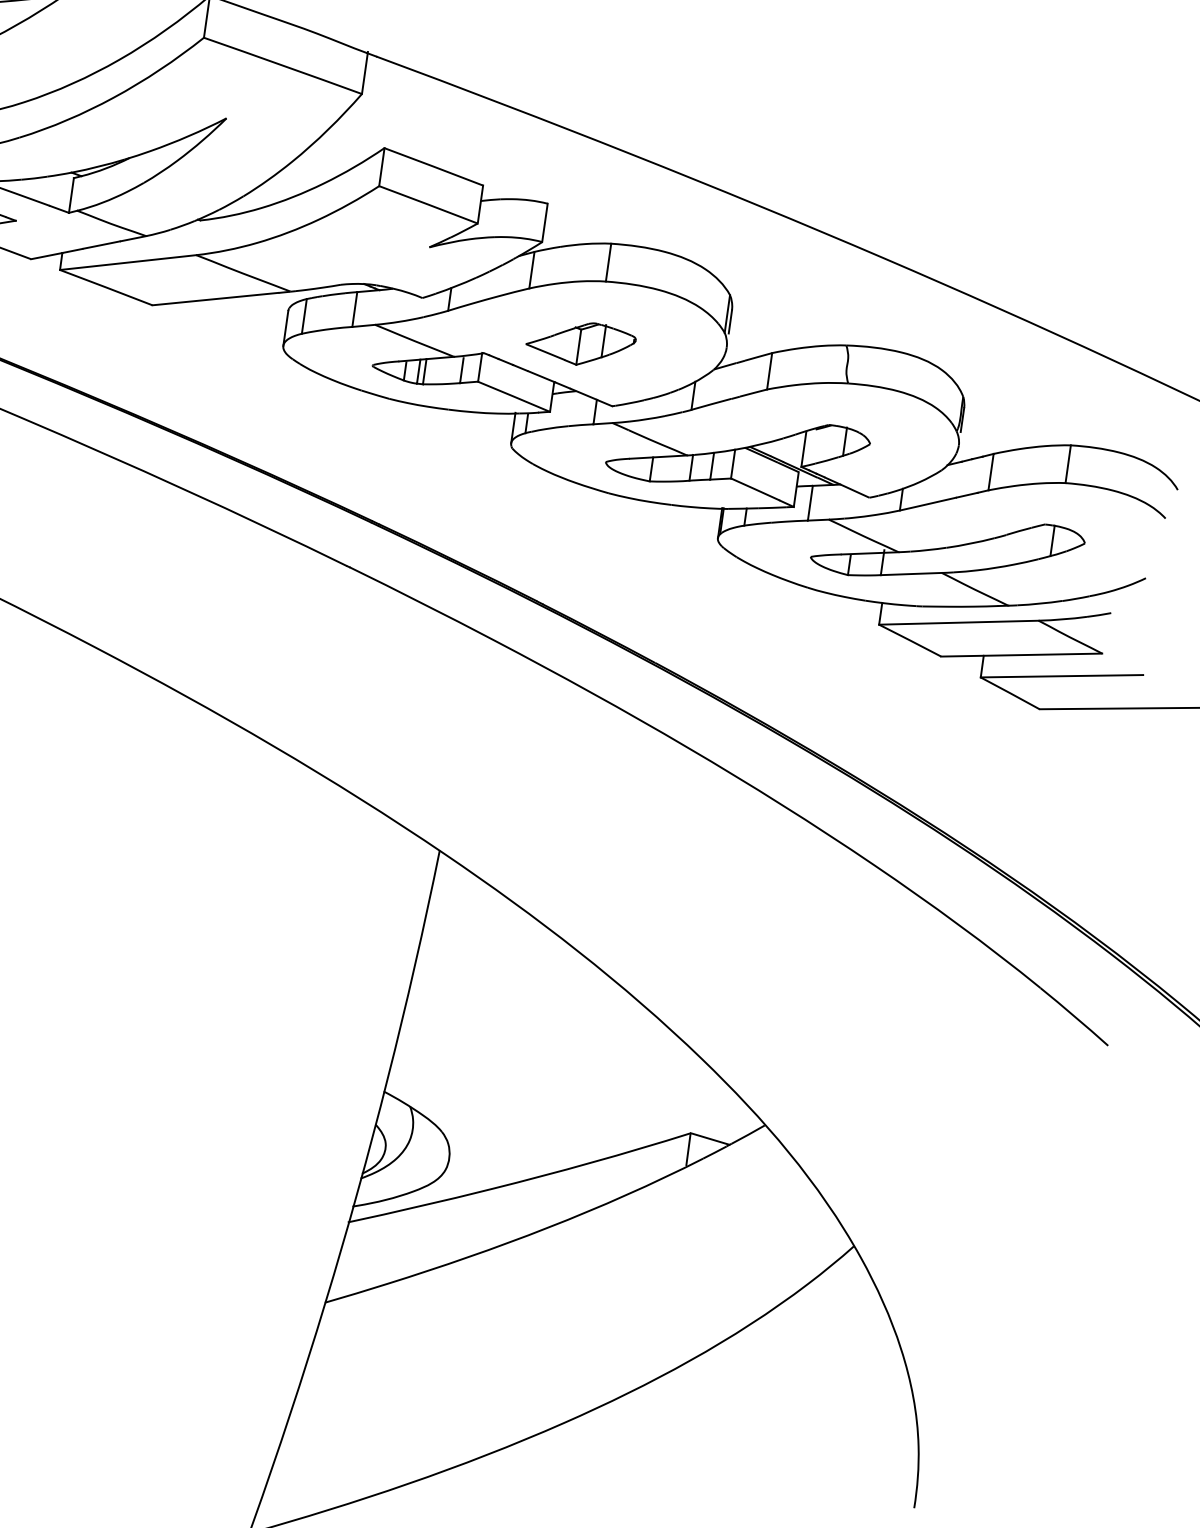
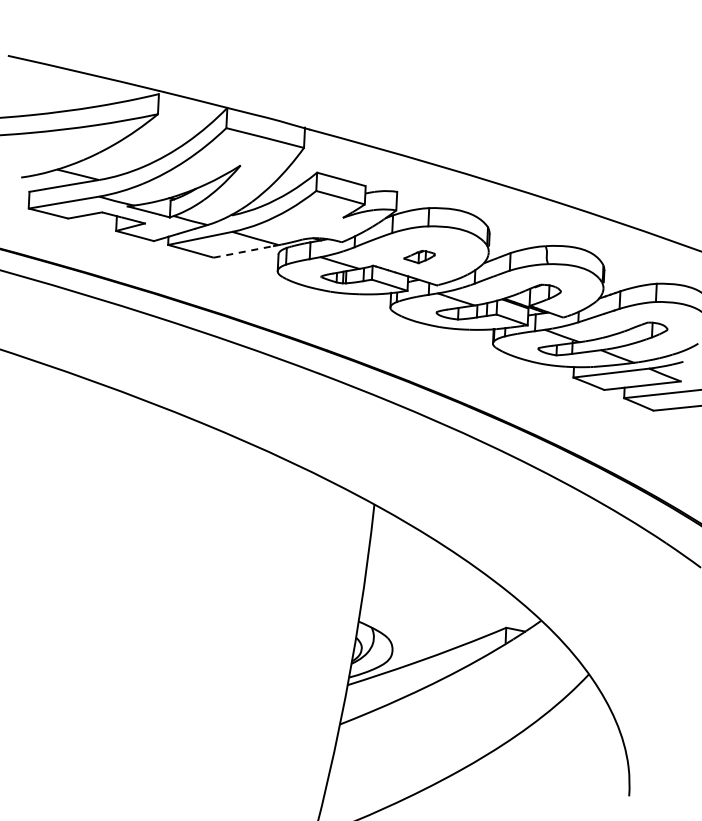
line: (215, 298) -> (243, 251), solid -> dashed
part: (581, 342) -> (419, 256), size x0.6

